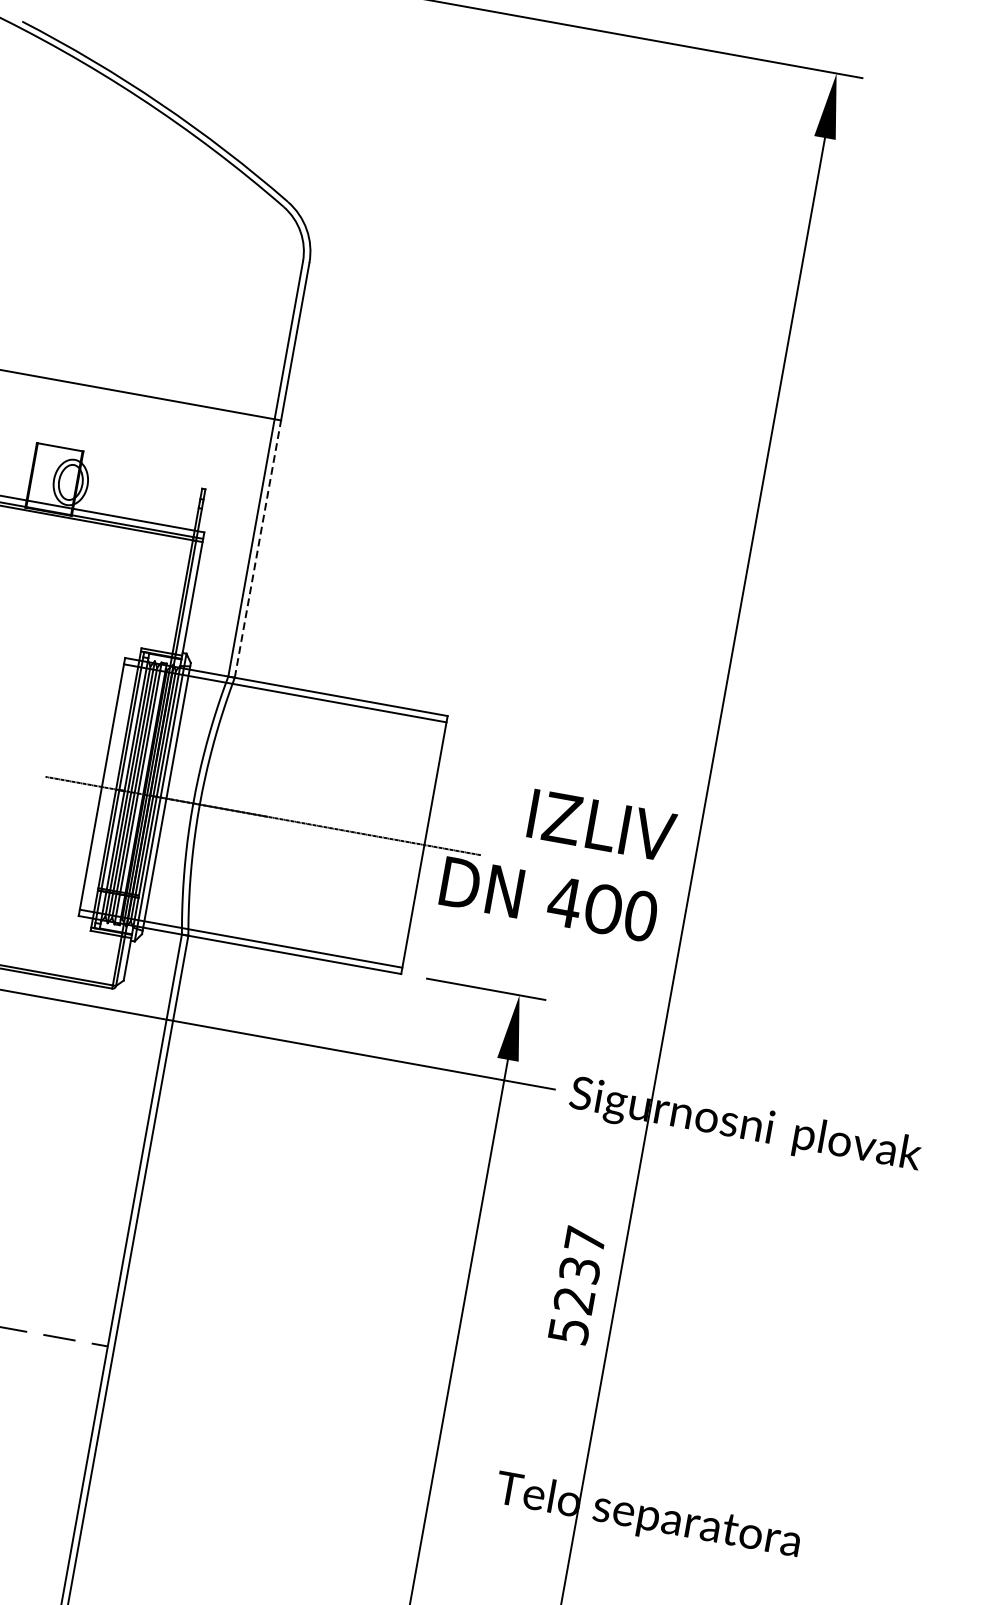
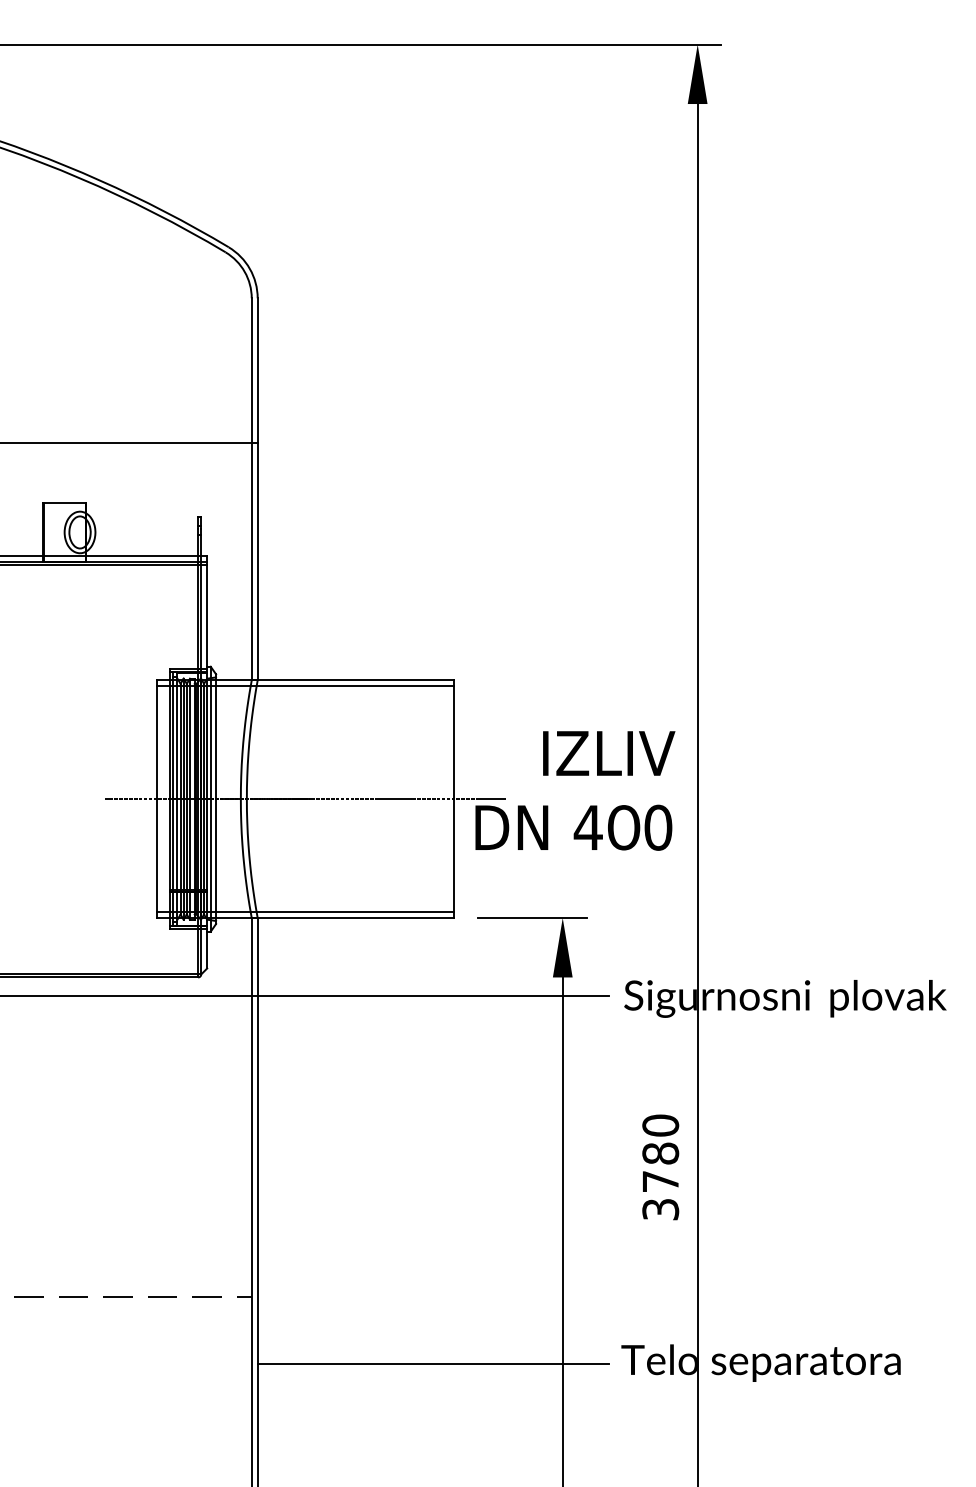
line: (257, 548) -> (257, 561), dashed -> solid
text: (577, 1284) -> (660, 1166), 5237 -> 3780
line: (292, 1454) -> (433, 1364), added

